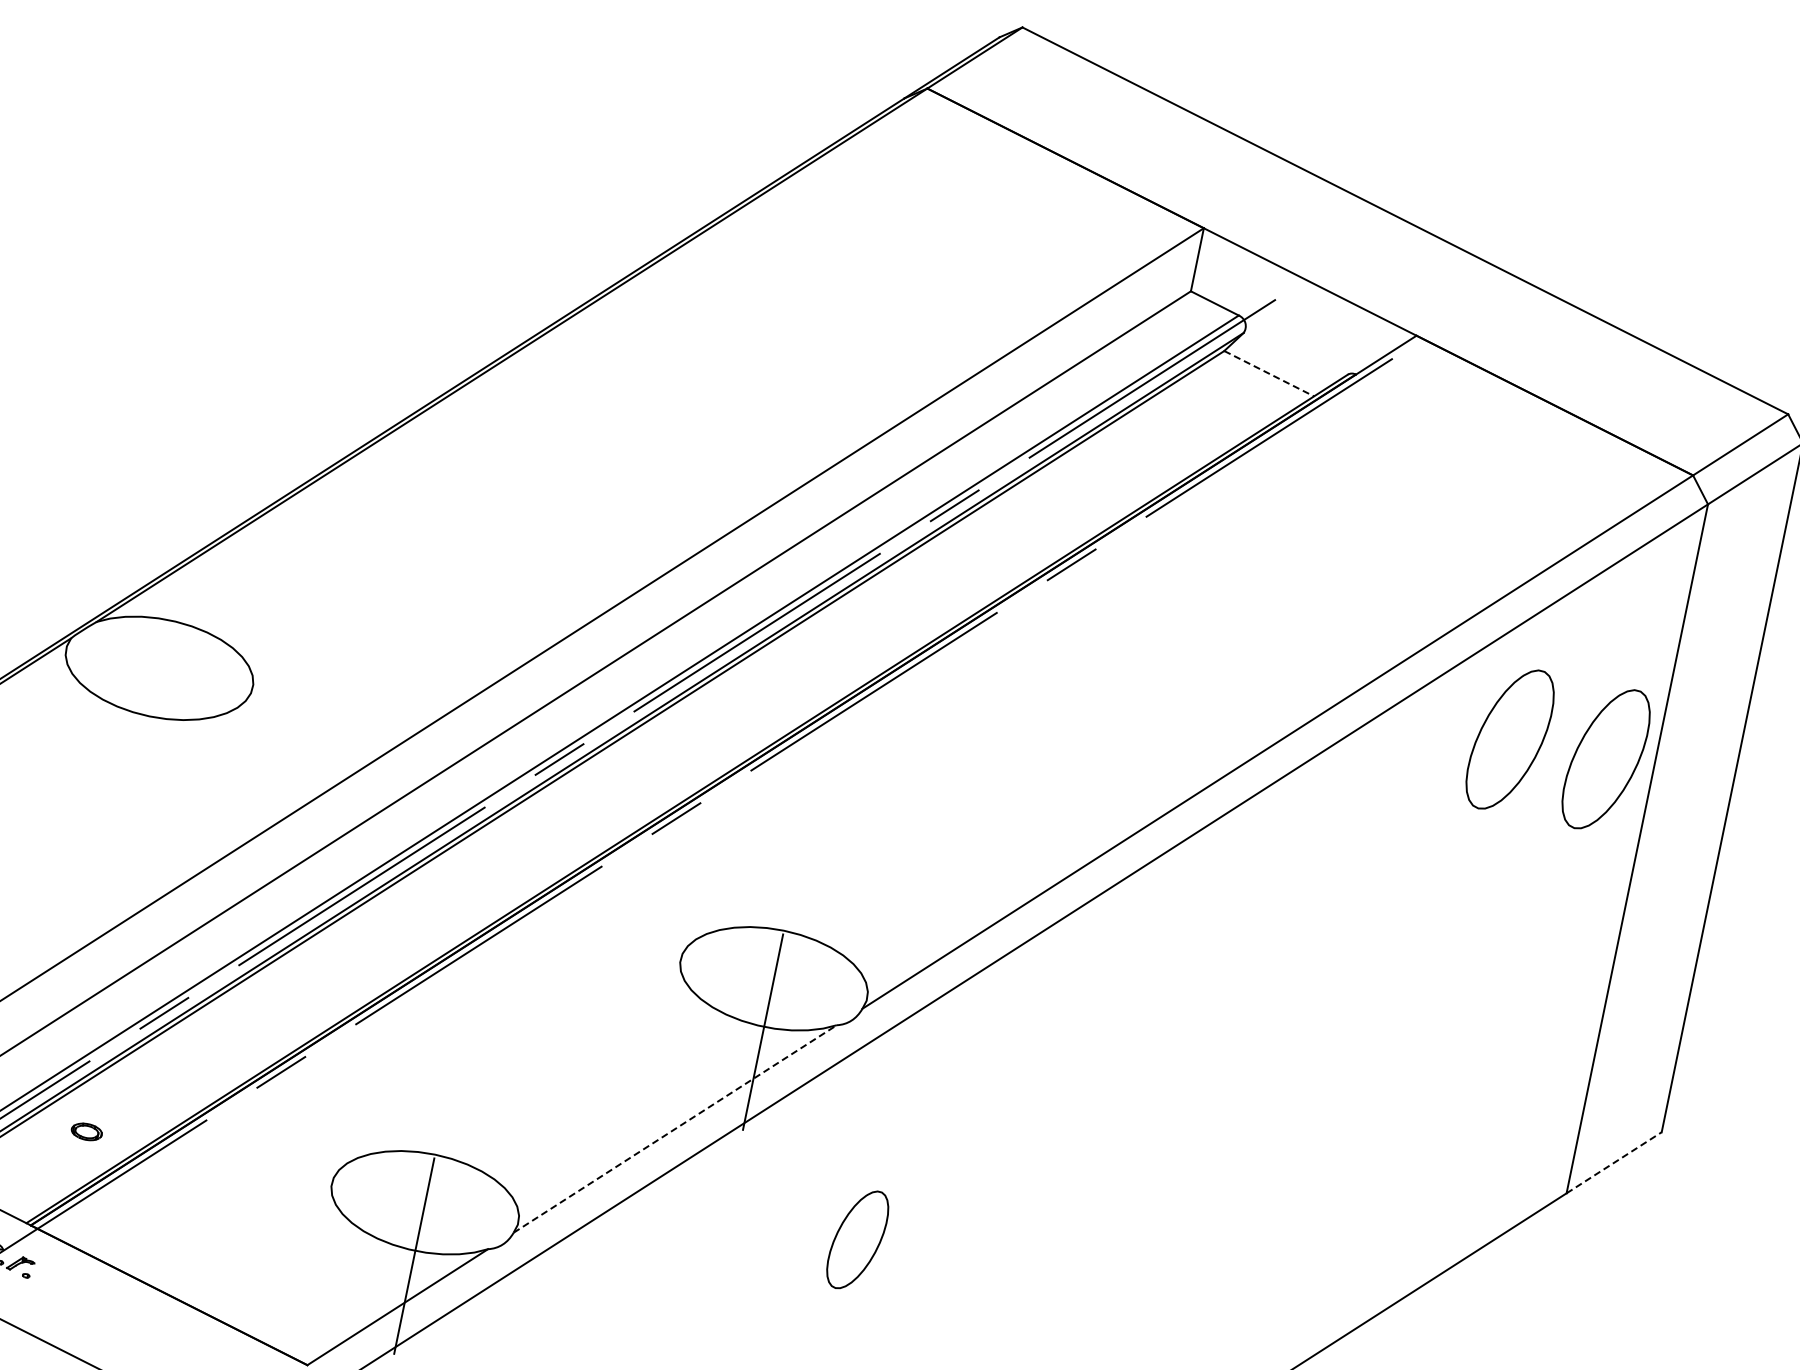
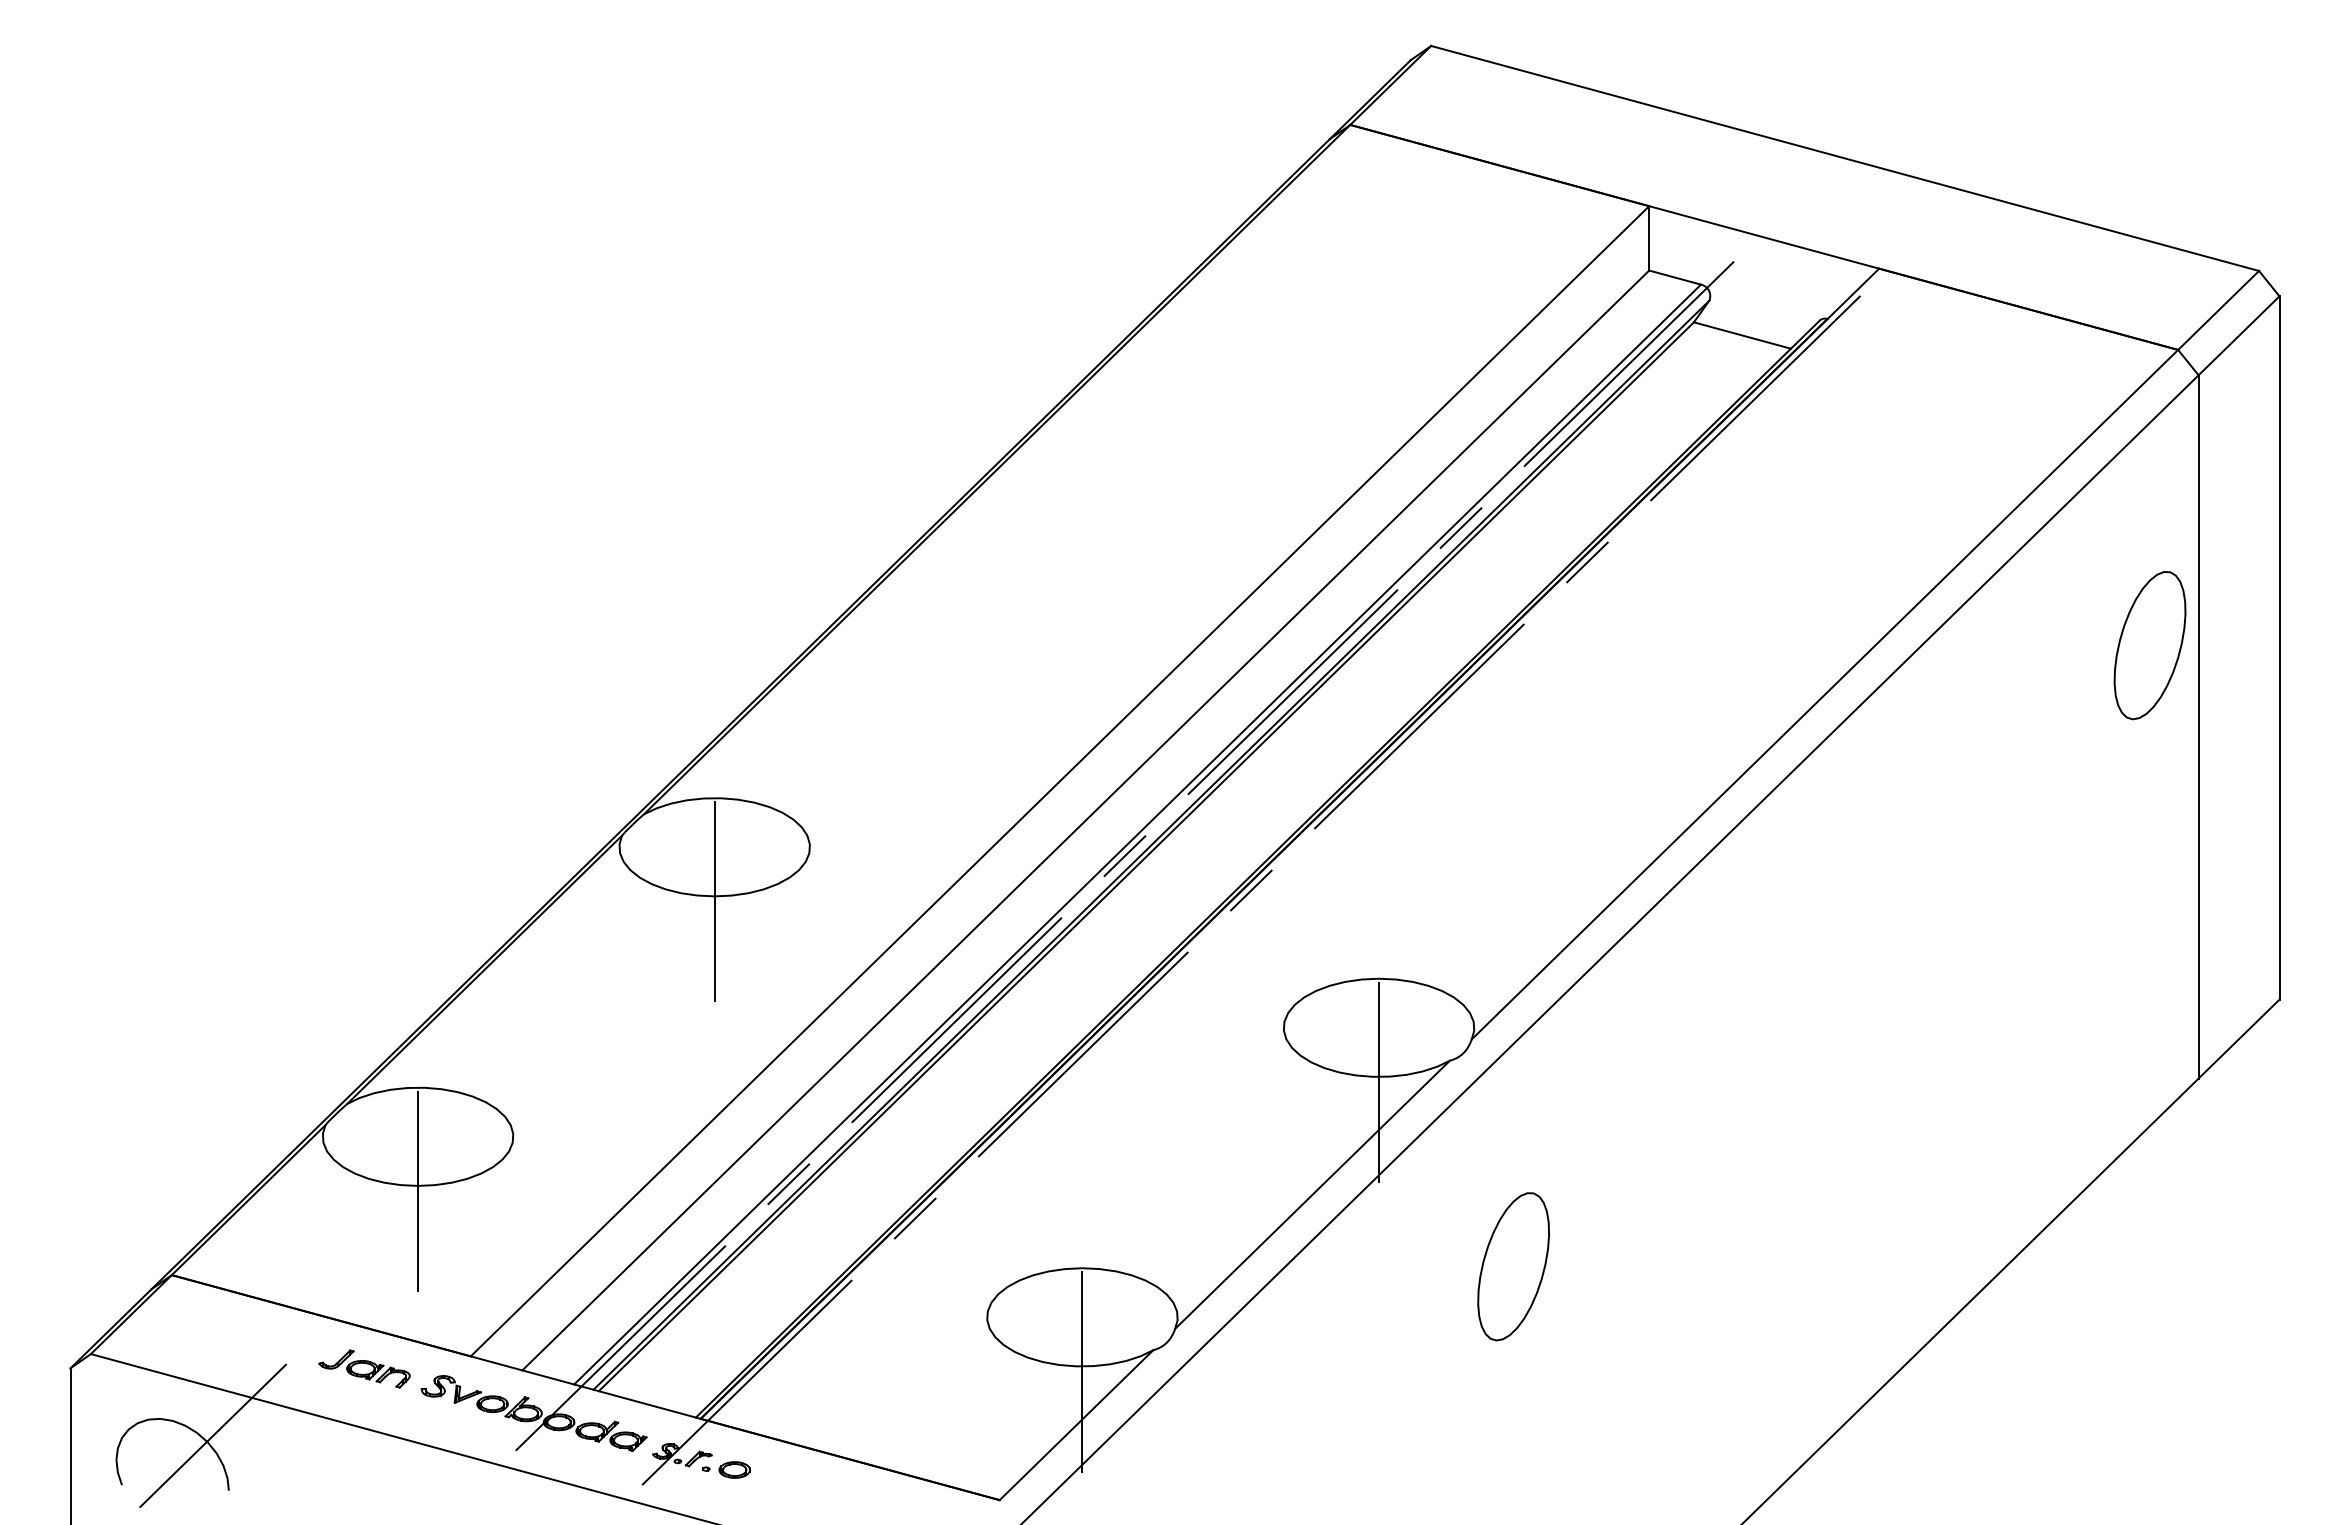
line: (1269, 373) -> (1742, 335), dashed -> solid
line: (148, 721) -> (714, 901), added
part: (1509, 739) -> (2051, 645), removed
line: (675, 1128) -> (1312, 1194), dashed -> solid
part: (86, 1131) -> (734, 1469), moved
line: (1614, 1163) -> (2239, 1039), dashed -> solid
part: (857, 1239) -> (1513, 1266), size x1.43

